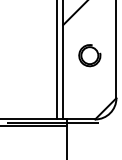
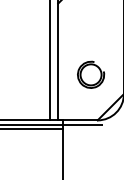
part: (89, 55) -> (90, 74), moved

